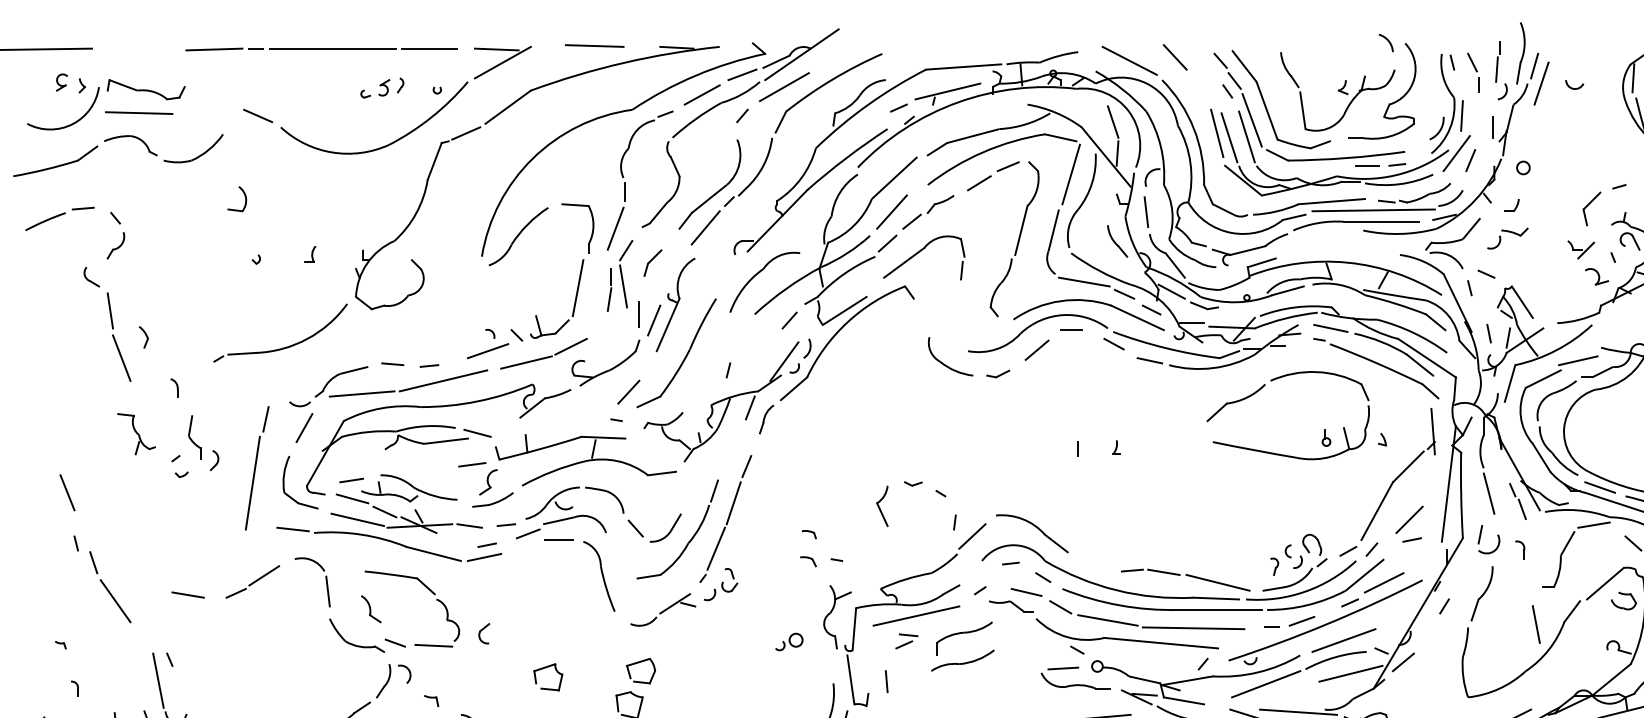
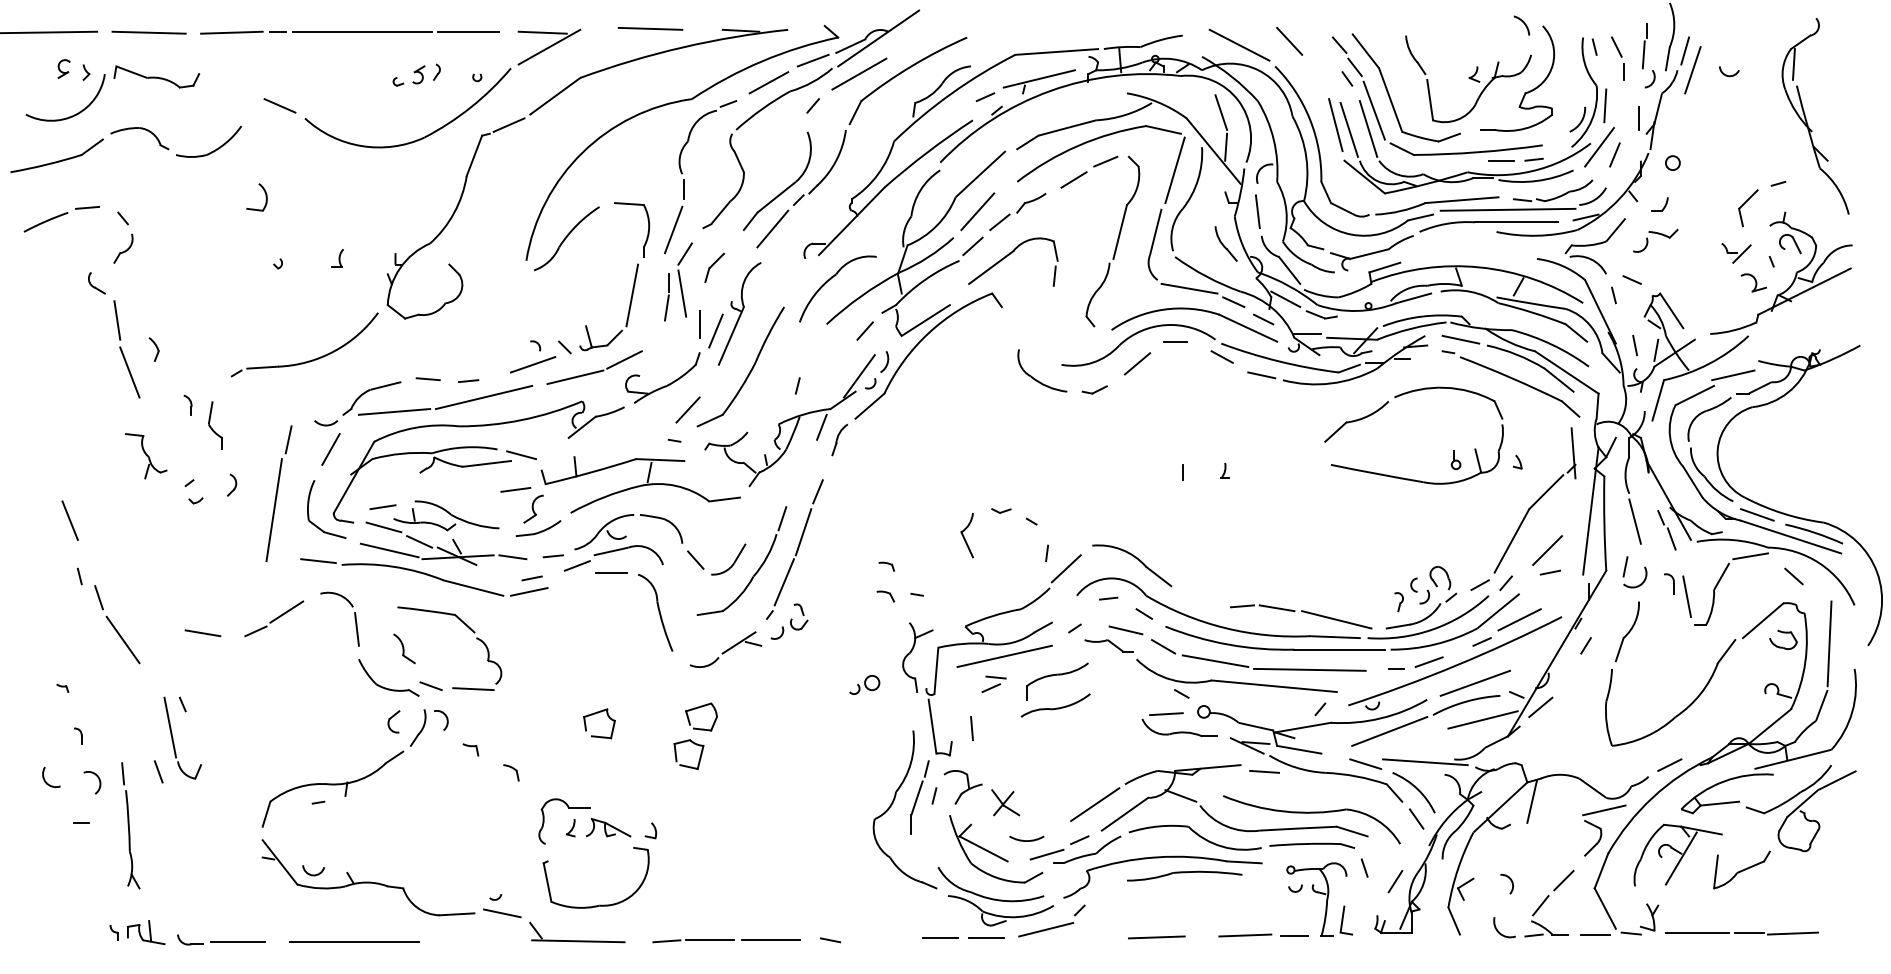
line: (138, 112) -> (148, 32), moved
part: (194, 437) -> (215, 425), moved
line: (1535, 624) -> (1686, 596), moved
part: (483, 633) -> (393, 721), moved

